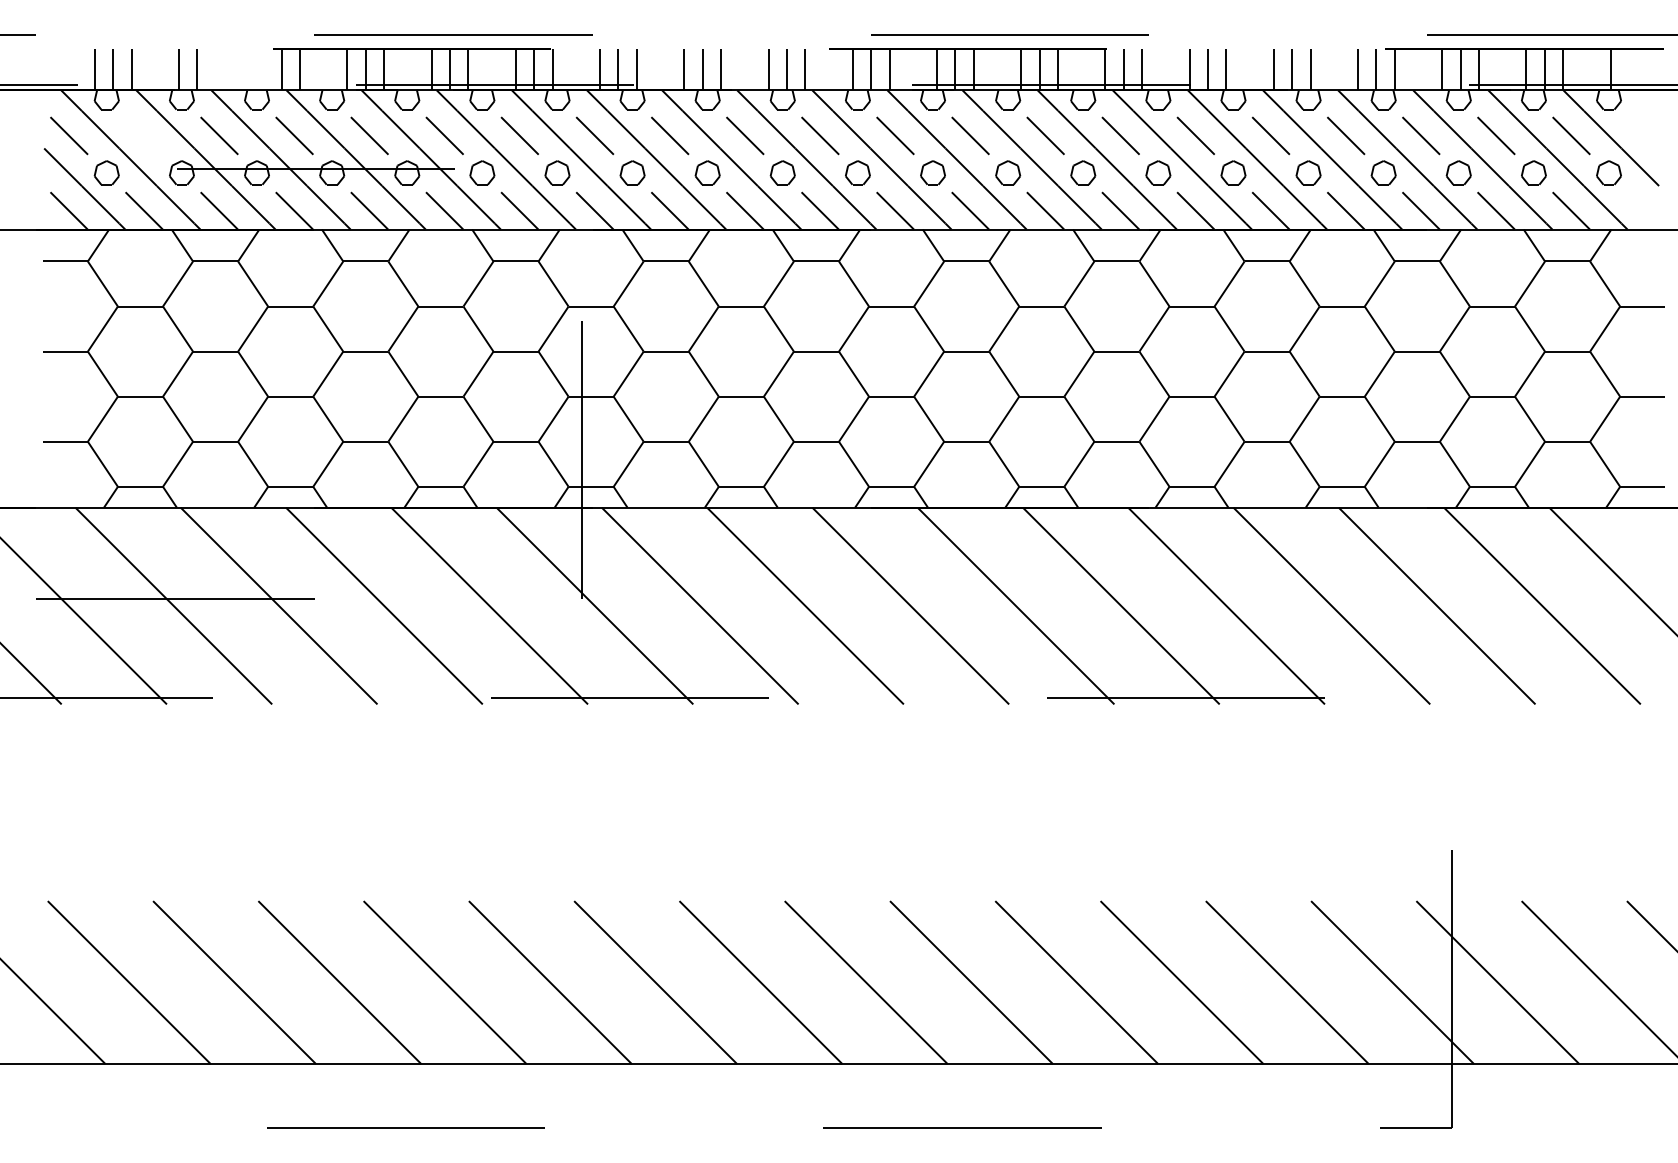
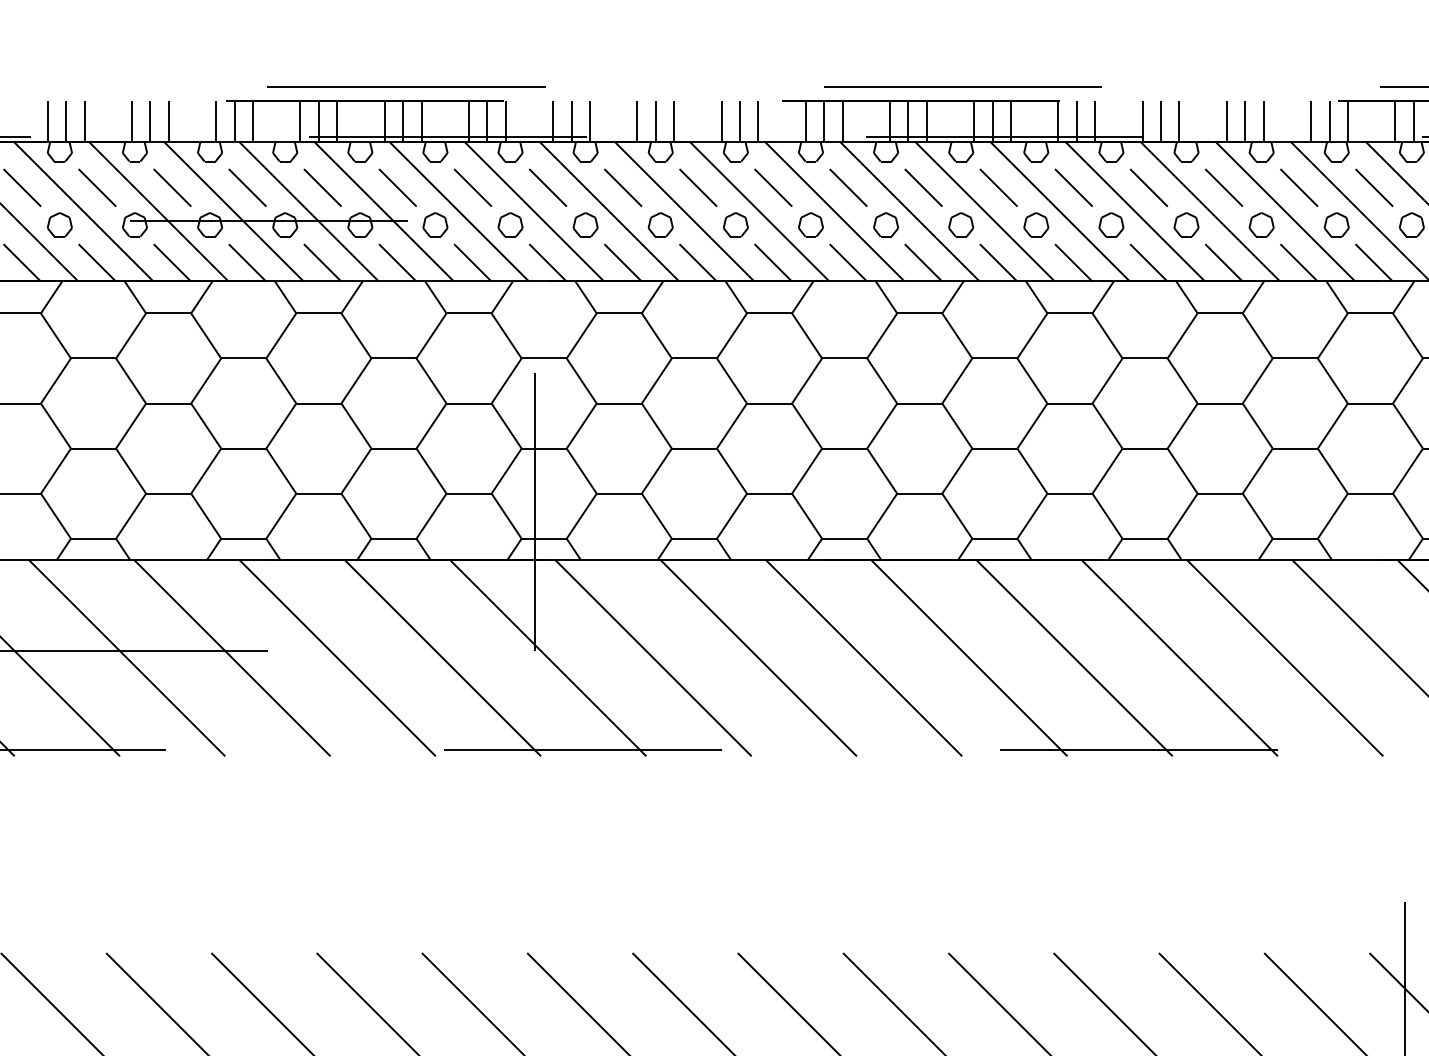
line: (215, 69) -> (168, 121), added
line: (263, 69) -> (216, 121), added
line: (144, 135) -> (97, 187), added

